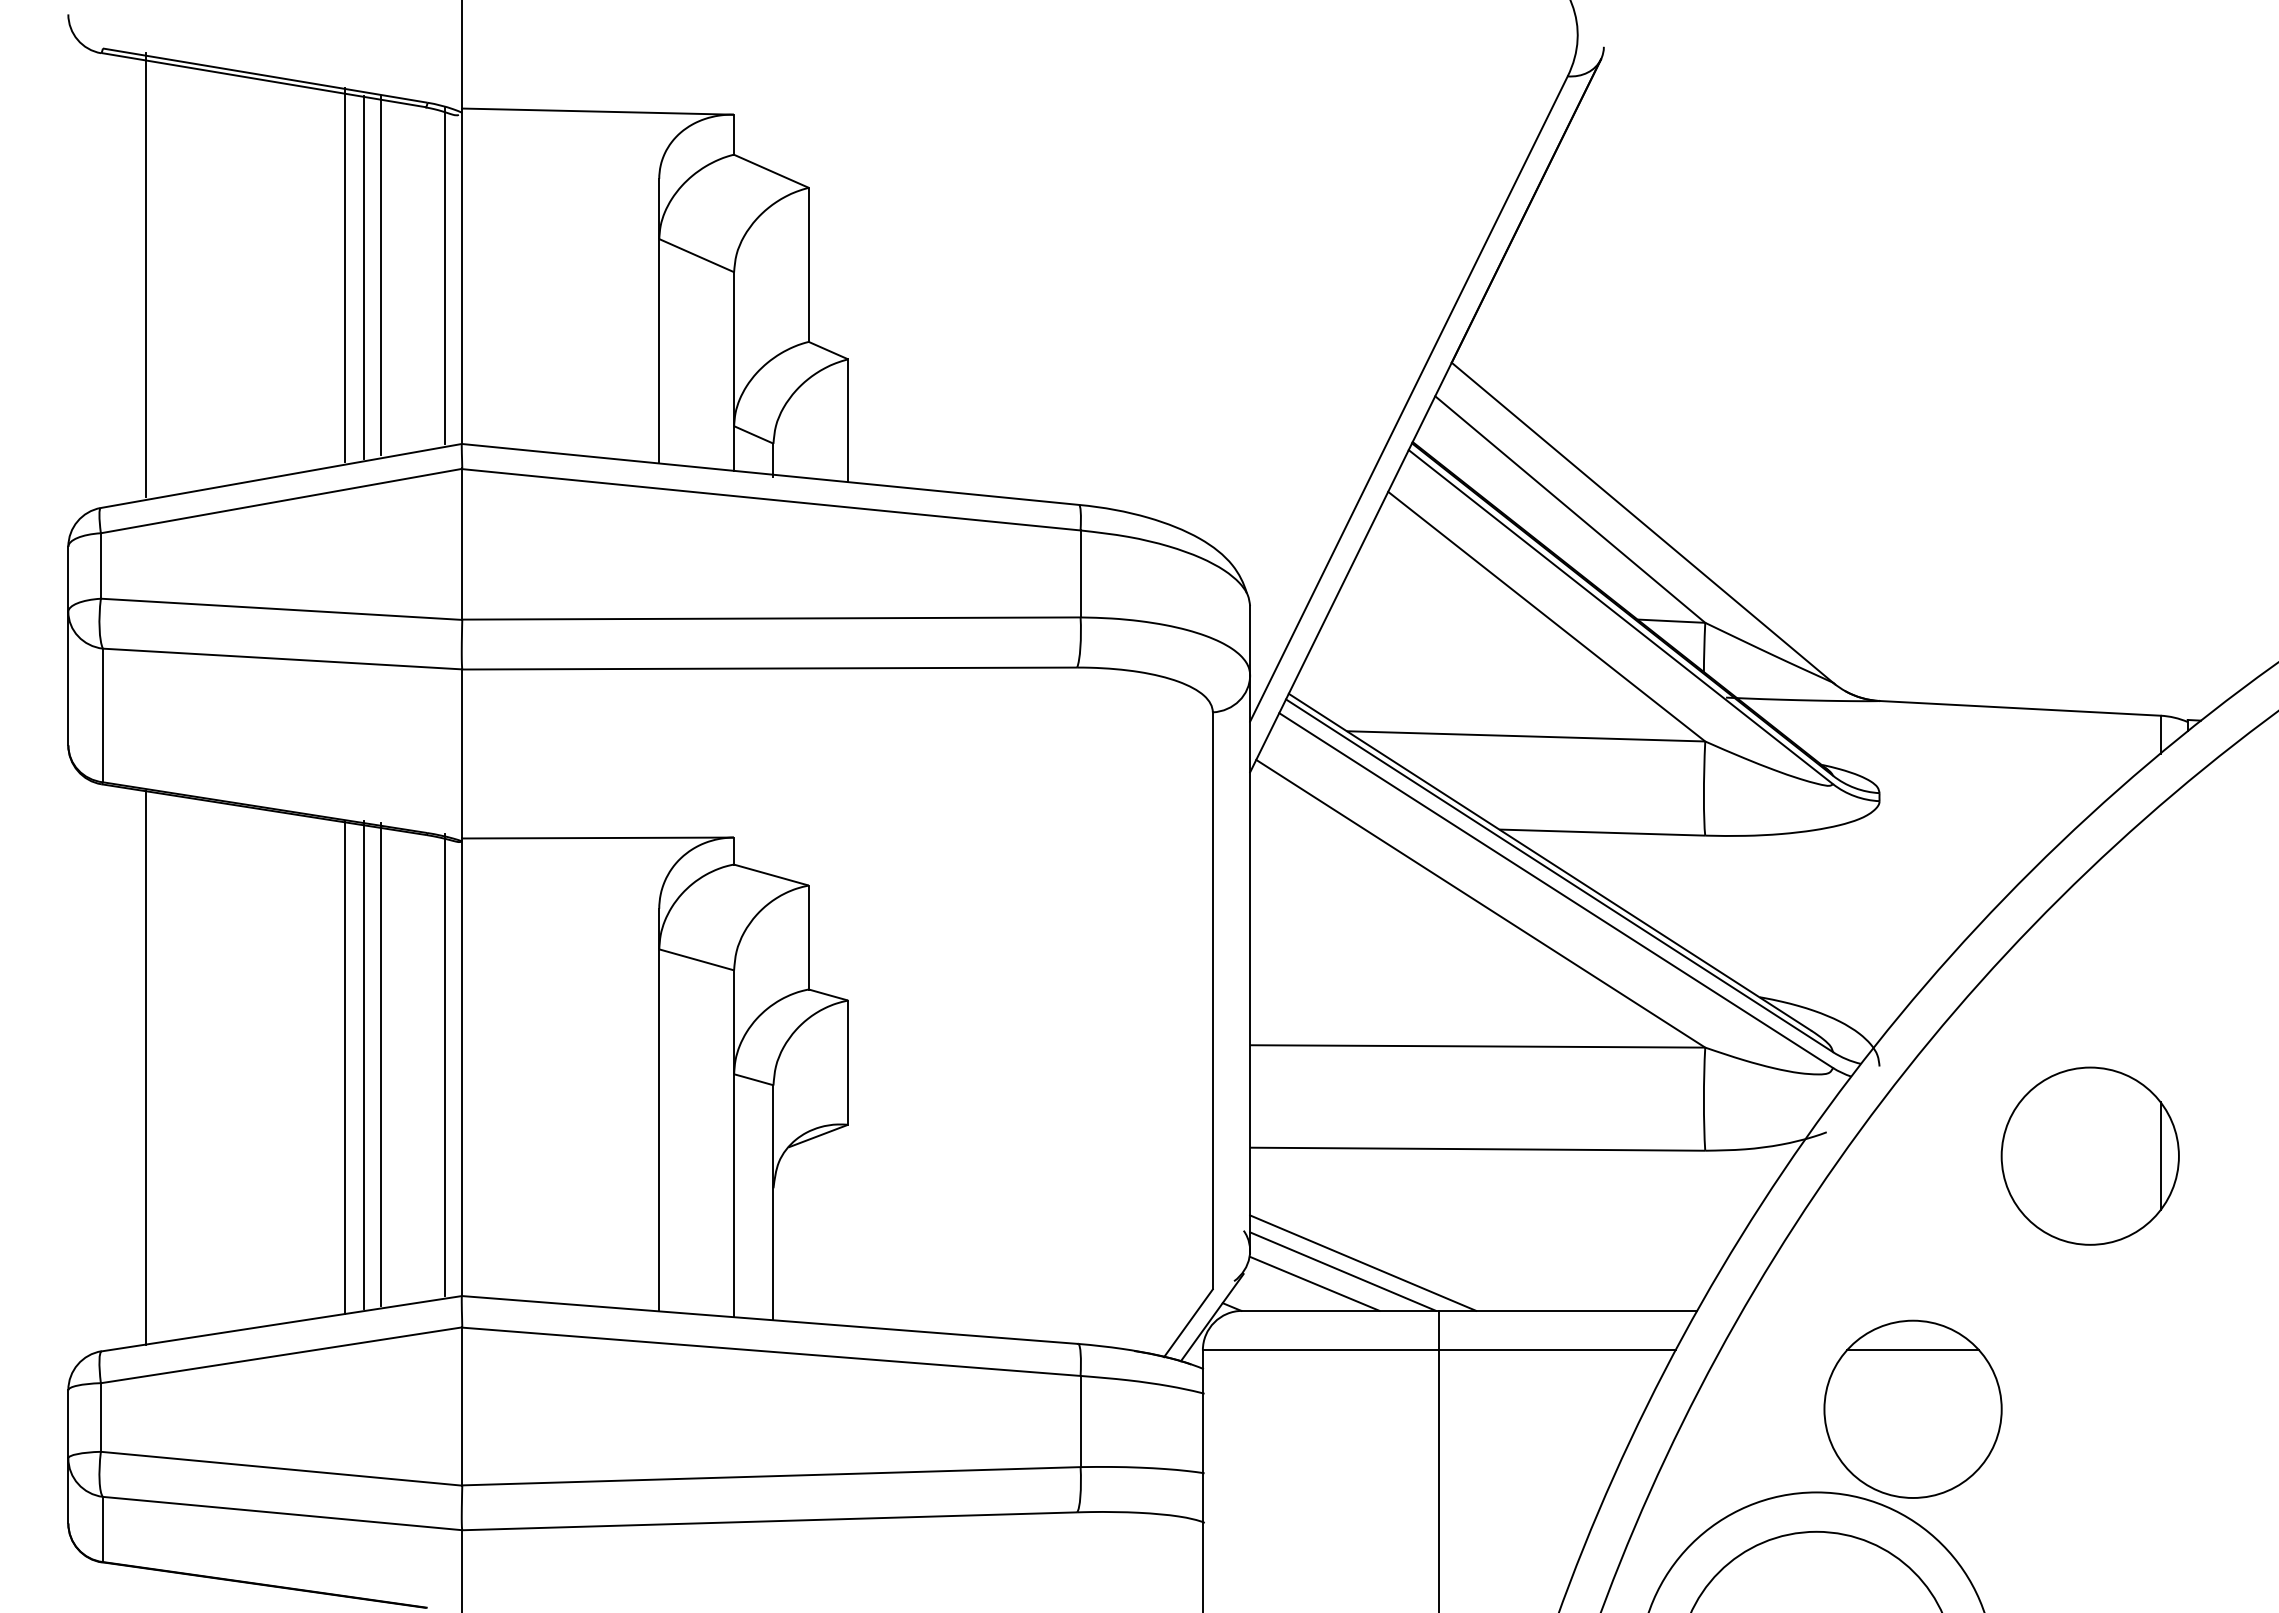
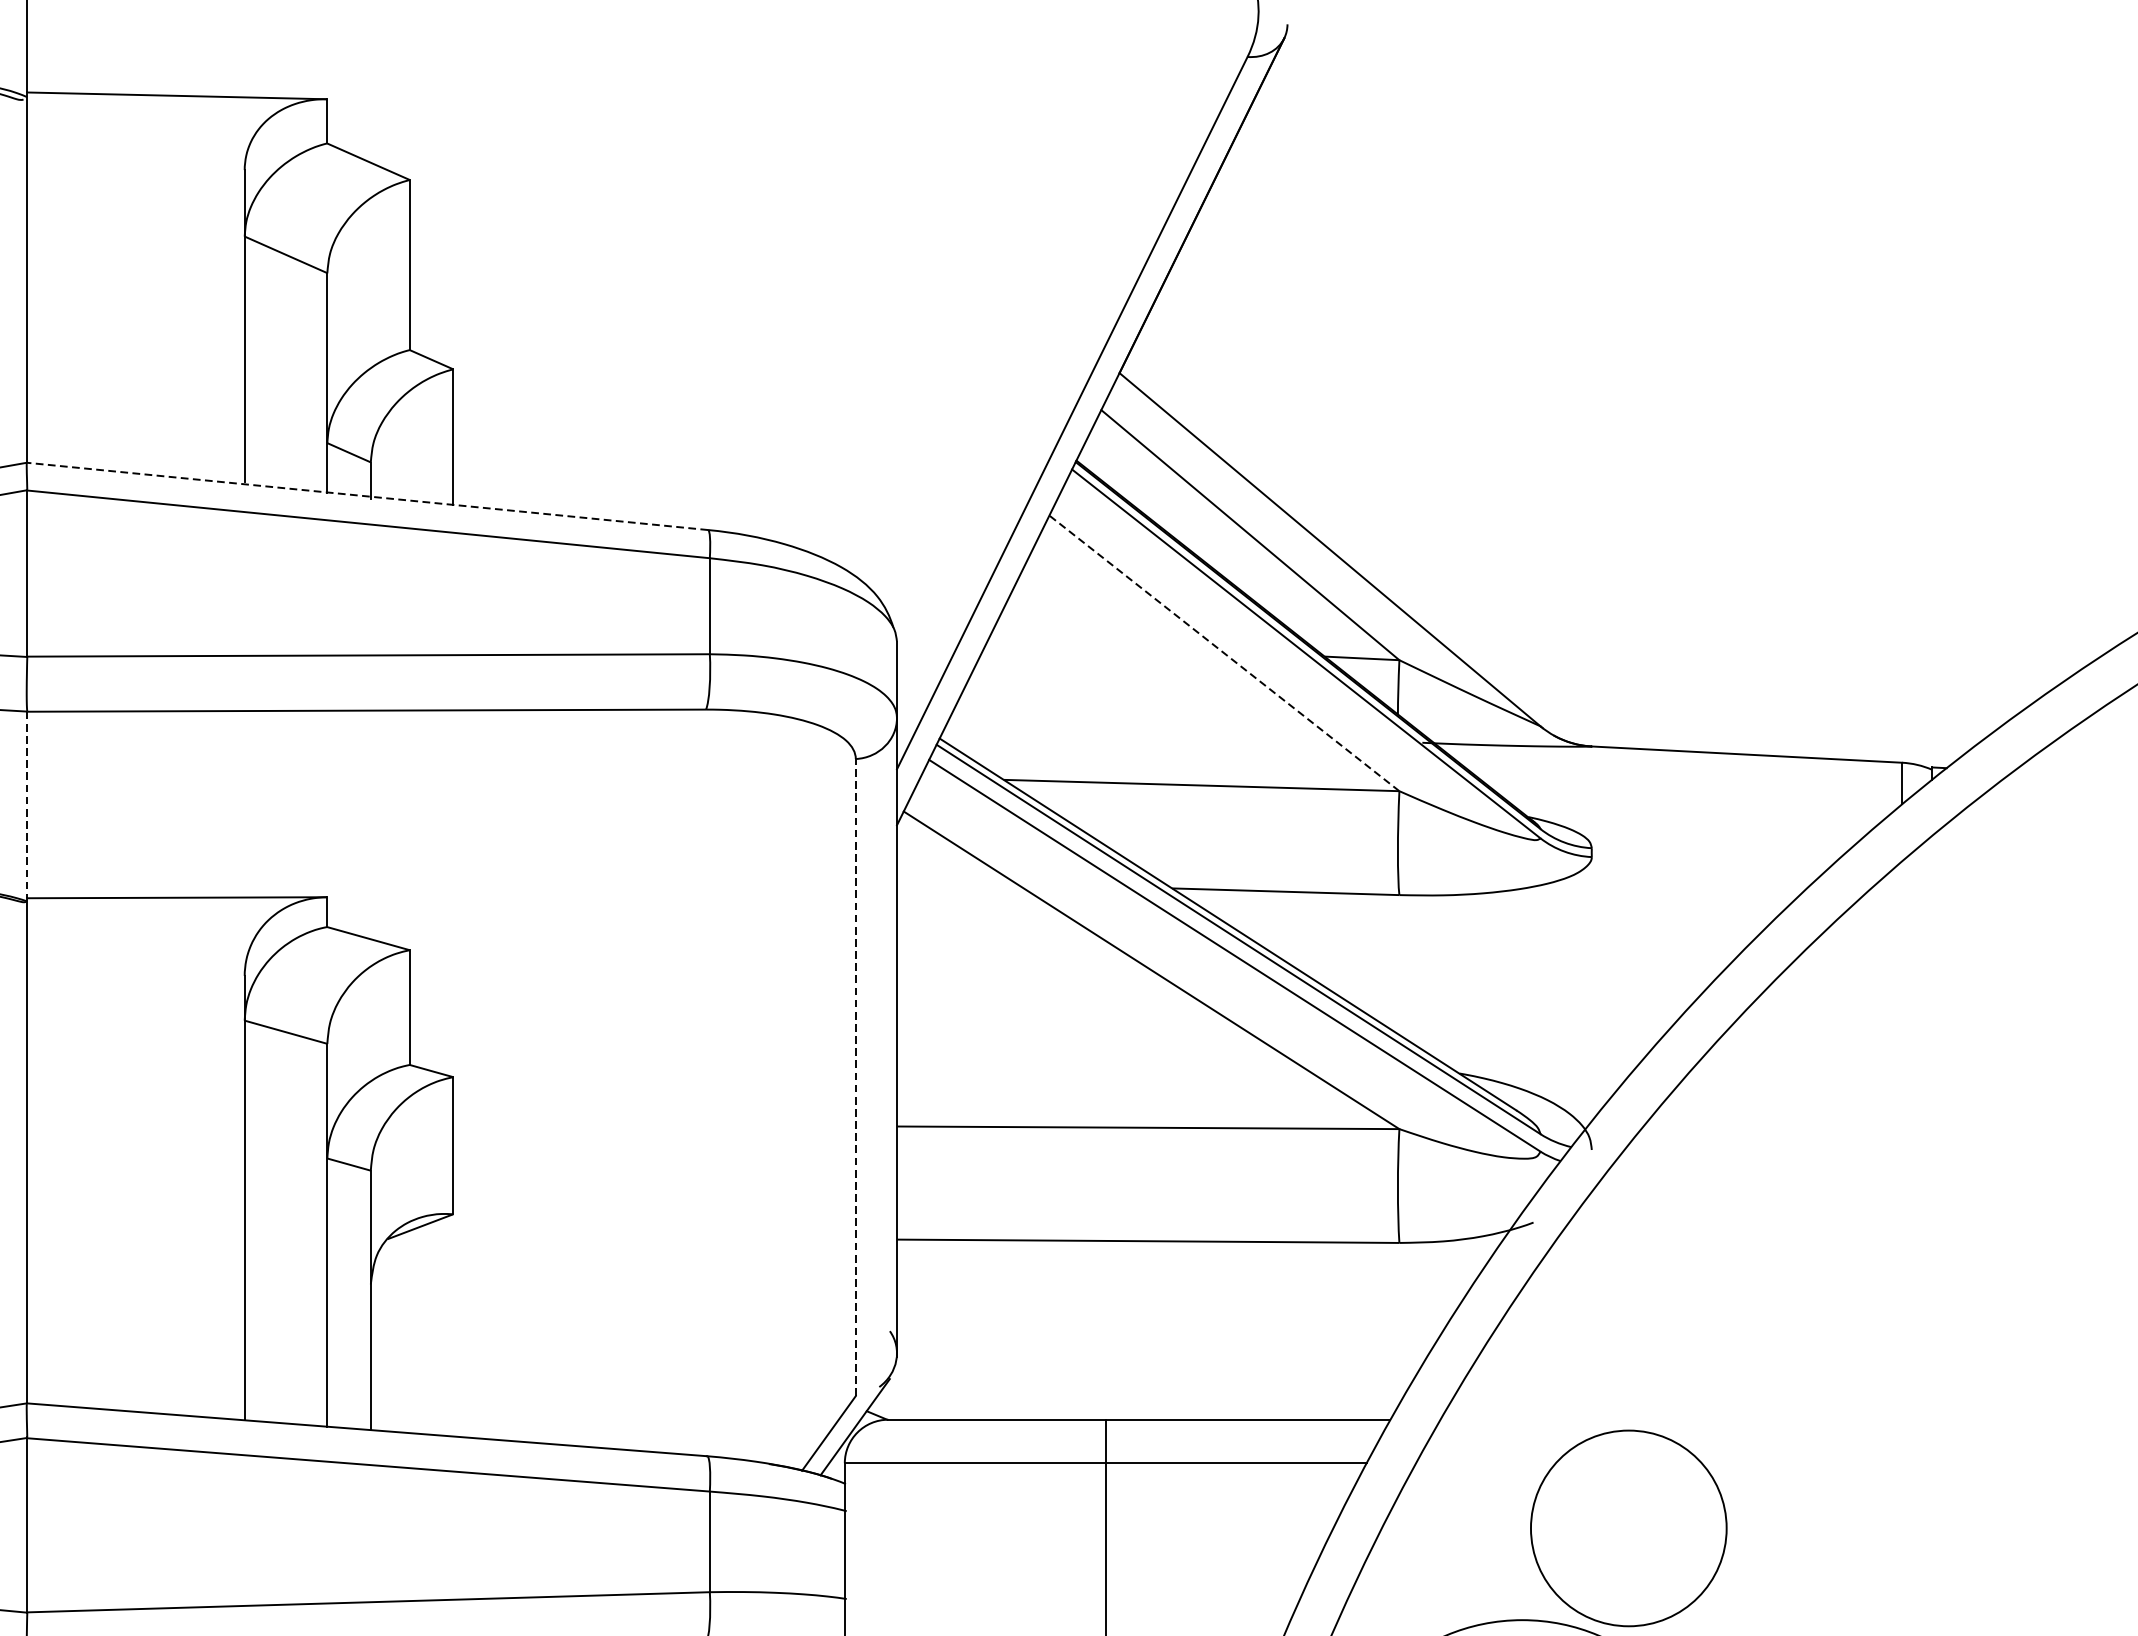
line: (445, 275) -> (8, 276), removed
line: (769, 474) -> (366, 496), solid -> dashed
line: (1546, 616) -> (1224, 653), solid -> dashed
line: (462, 753) -> (27, 804), solid -> dashed
line: (1212, 1000) -> (855, 1077), solid -> dashed
line: (445, 1065) -> (8, 1148), removed
part: (2089, 1155) -> (1823, 1248), removed
line: (1363, 1262) -> (1022, 1366), removed
line: (1343, 1271) -> (1000, 1376), removed
line: (1314, 1283) -> (968, 1389), removed
line: (1913, 1350) -> (1629, 1463), removed

